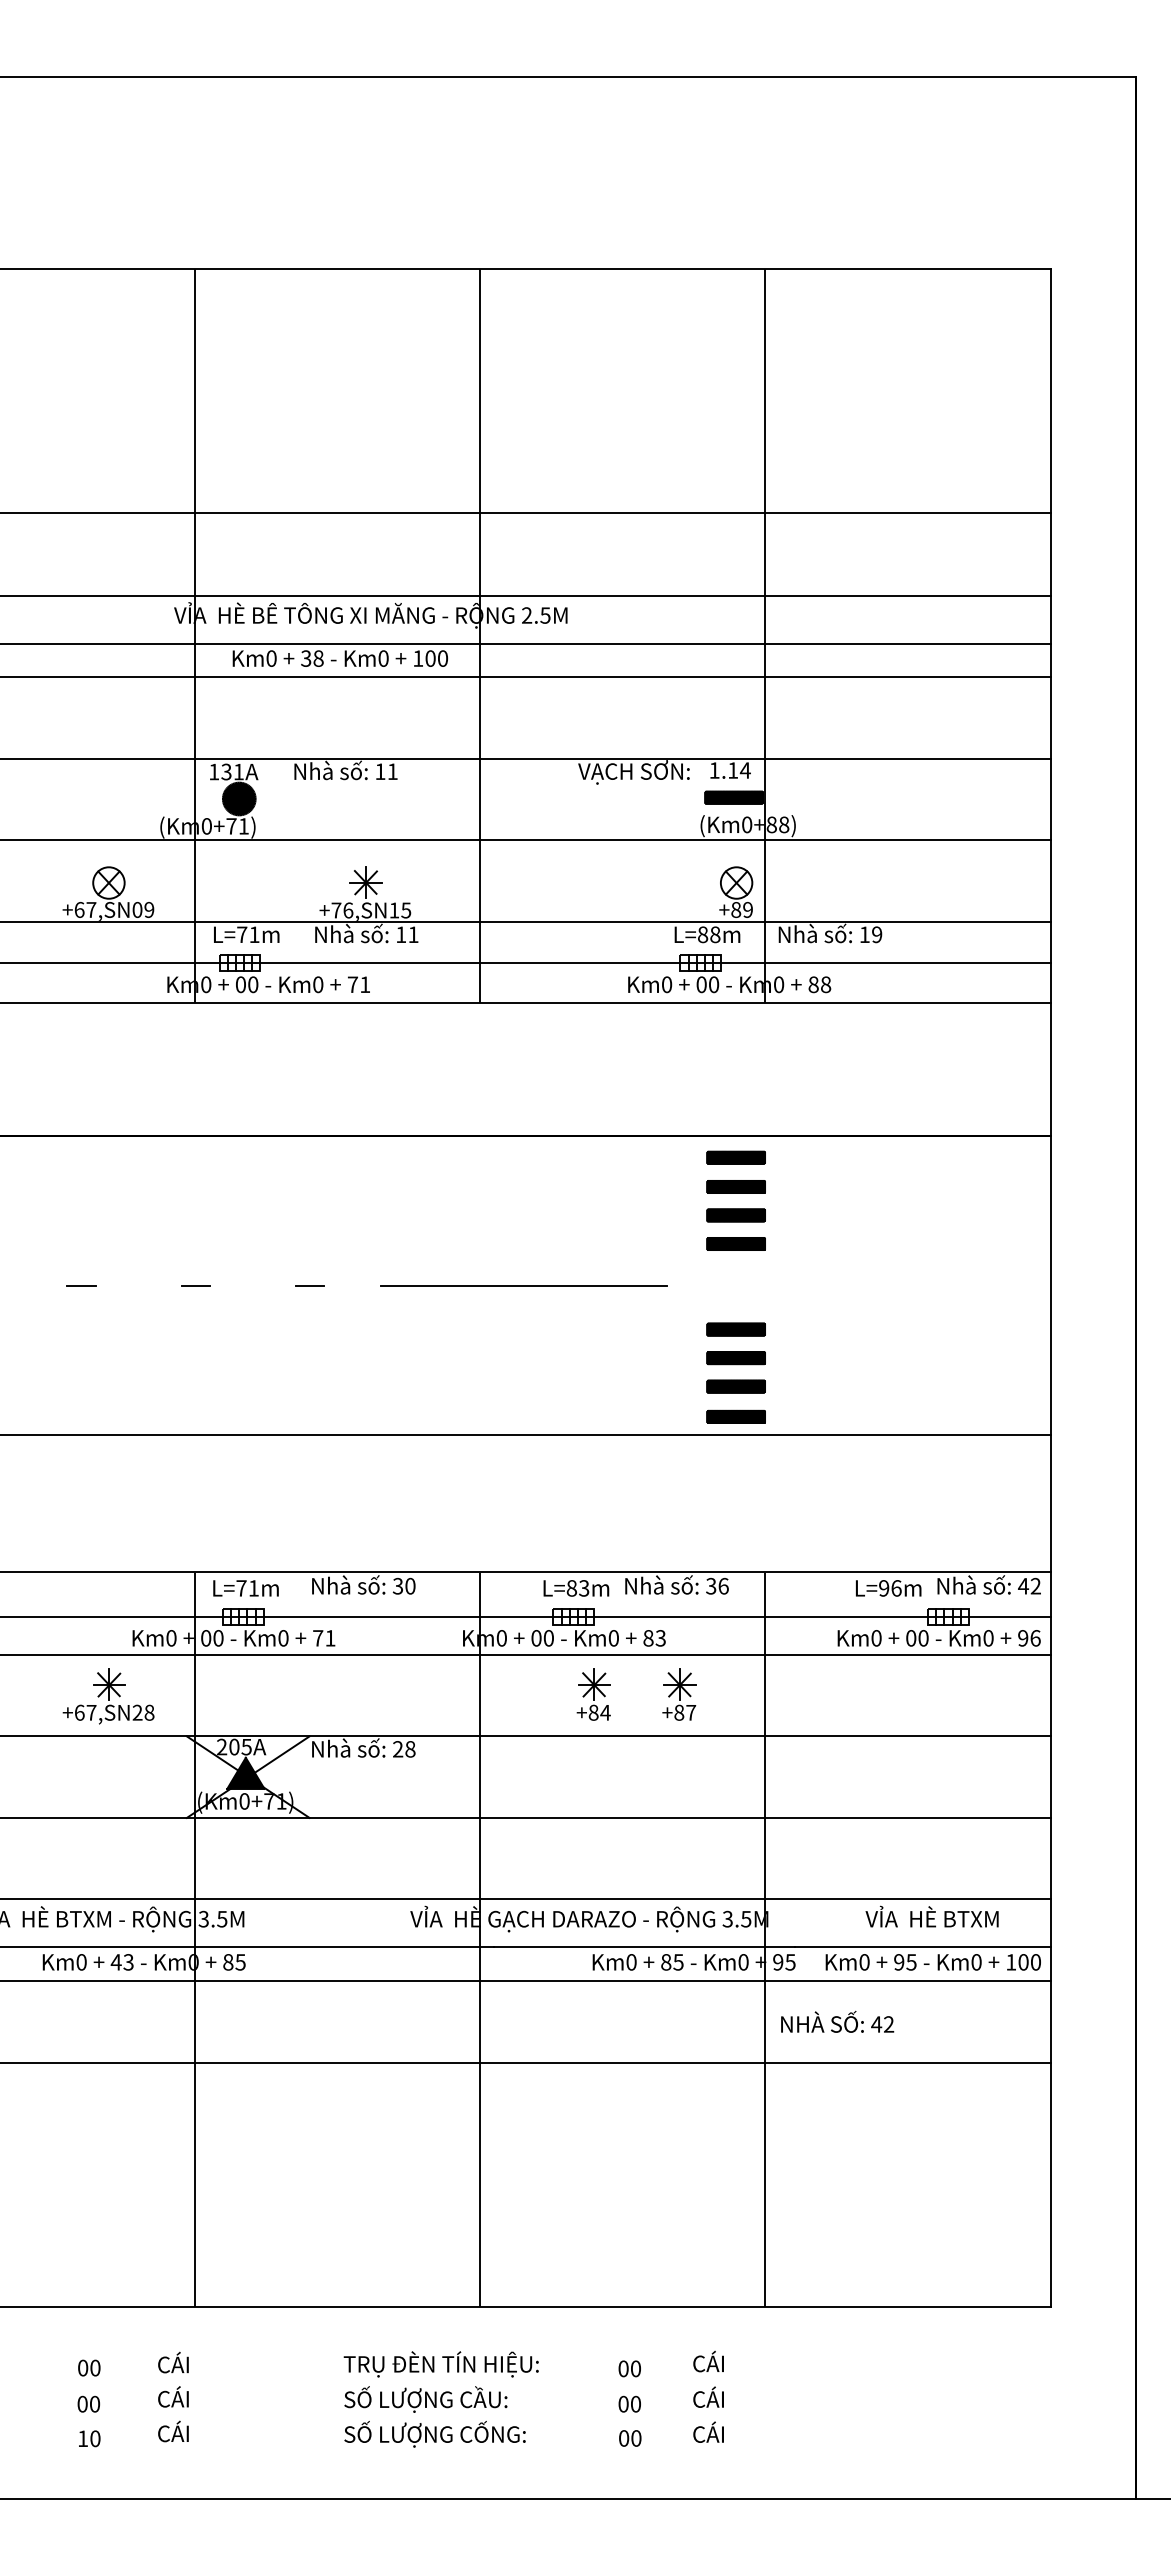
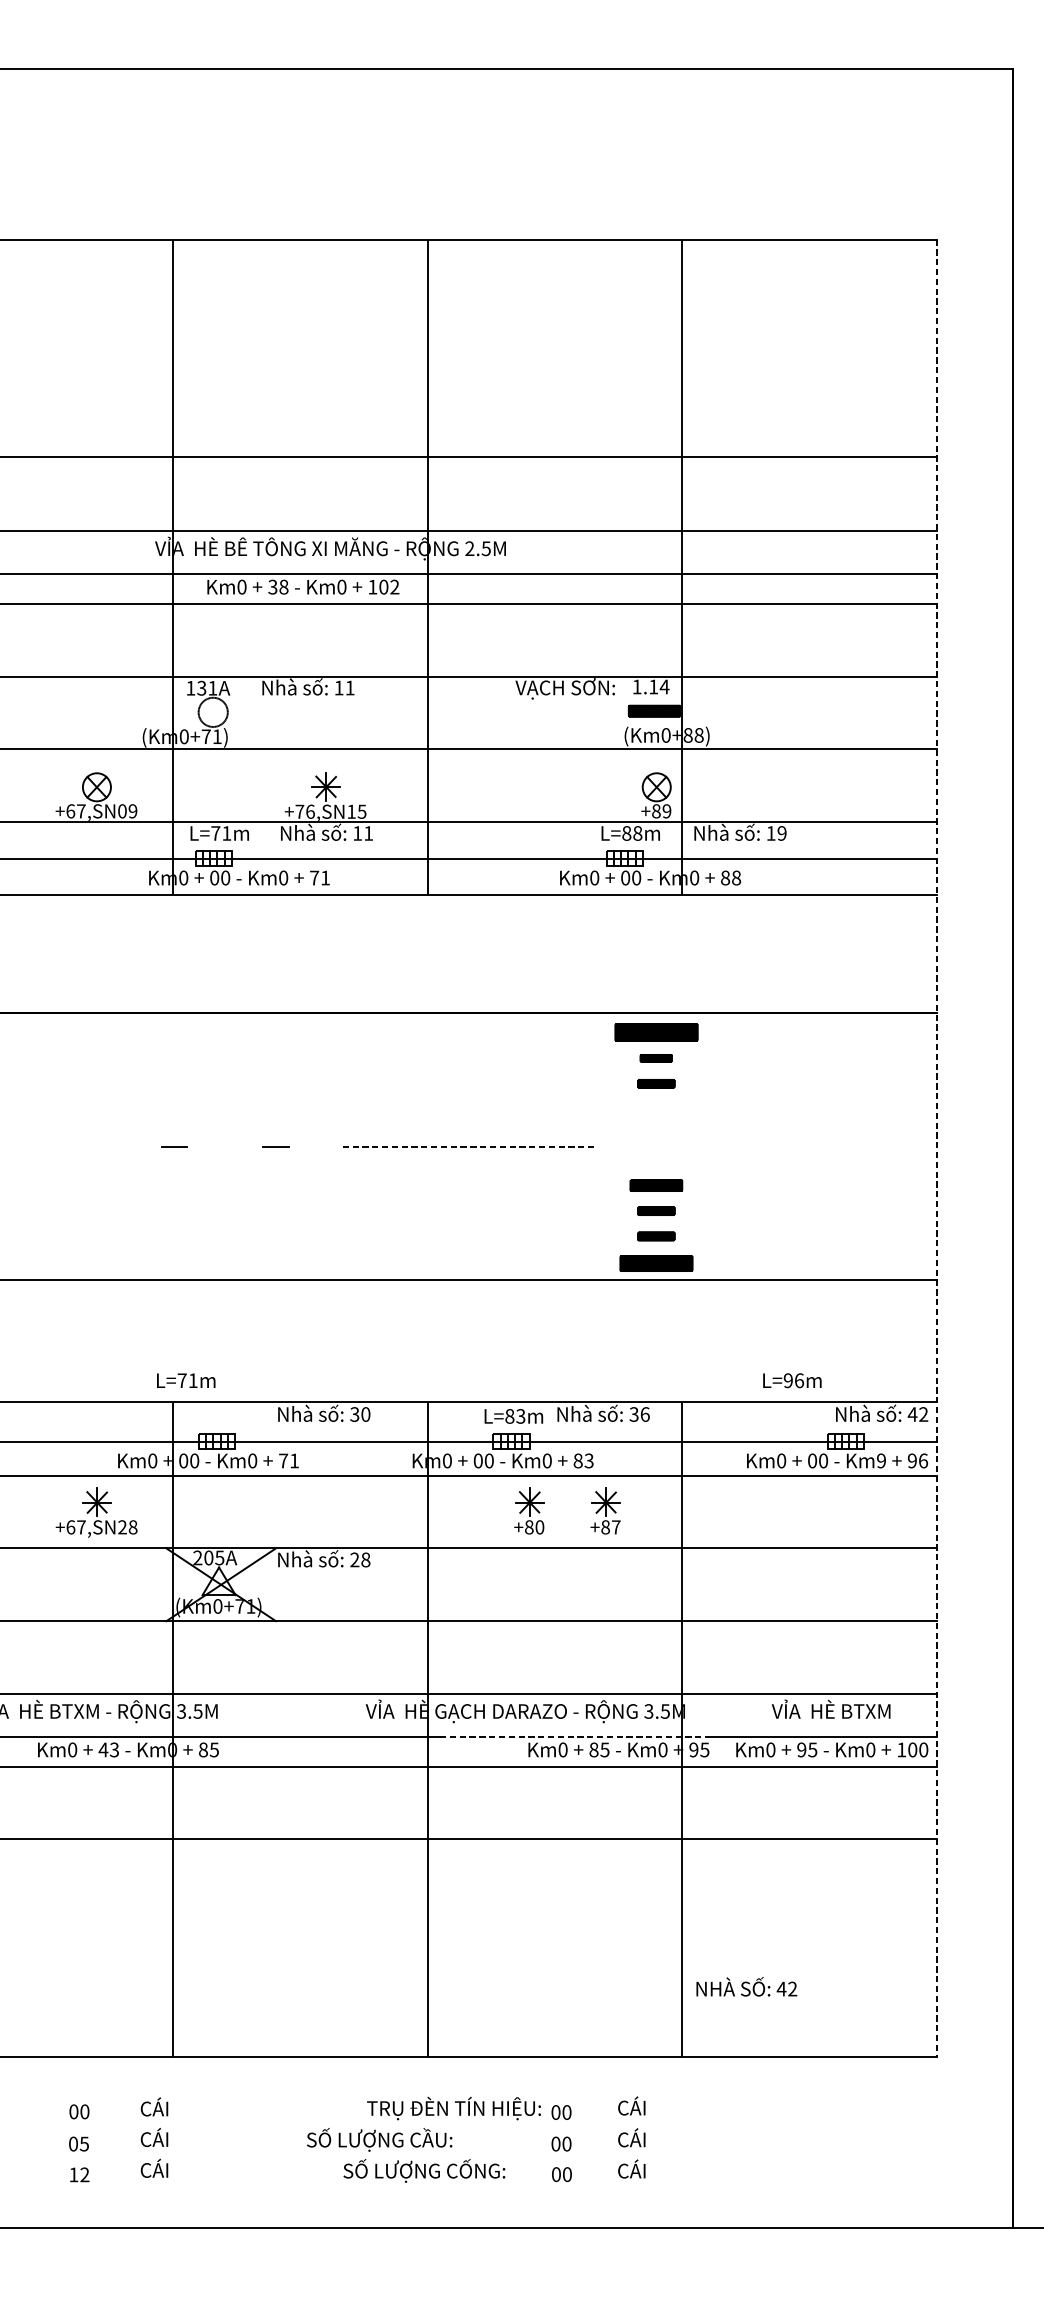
text: (442, 658) -> (394, 587), 100 -> 102
fill: (238, 798) -> (212, 711), removed
part: (735, 1157) -> (655, 1032), size x1.6
part: (735, 1186) -> (655, 1057), size x0.6
part: (735, 1215) -> (655, 1083), size x0.7
part: (735, 1243) -> (655, 1108), removed
line: (81, 1285) -> (72, 1146), removed
line: (523, 1286) -> (466, 1147), solid -> dashed
line: (1050, 1288) -> (936, 1148), solid -> dashed
part: (735, 1358) -> (655, 1211), size x0.7
part: (735, 1386) -> (655, 1236), size x0.7
part: (735, 1416) -> (655, 1263), size x1.4
text: (245, 1588) -> (185, 1380), moved
text: (888, 1588) -> (792, 1380), moved
text: (988, 1638) -> (881, 1461), Km0 -> Km9
text: (605, 1712) -> (539, 1527), +84 -> +80
fill: (245, 1772) -> (218, 1580), removed
line: (644, 1947) -> (574, 1736), solid -> dashed
text: (837, 2021) -> (746, 1986), moved
text: (440, 2364) -> (453, 2108), moved
text: (94, 2403) -> (84, 2143), 00 -> 05
text: (434, 2434) -> (423, 2171), moved
text: (95, 2438) -> (84, 2174), 10 -> 12

